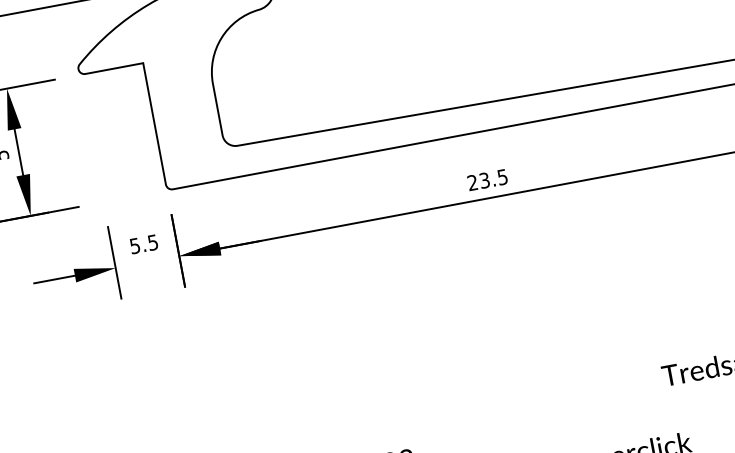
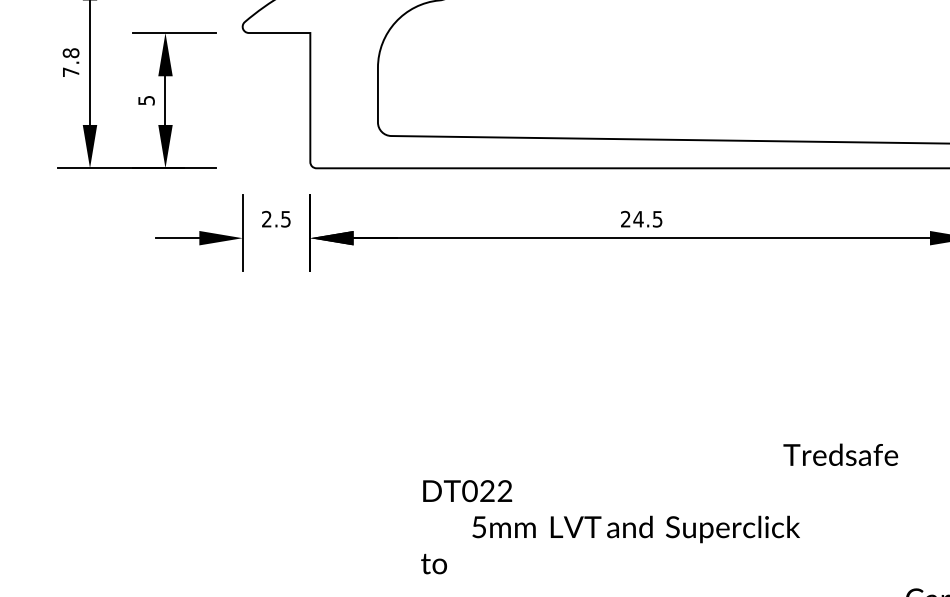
text: (484, 179) -> (638, 218), 23.5 -> 24.5
text: (134, 245) -> (266, 218), 5.5 -> 2.5

